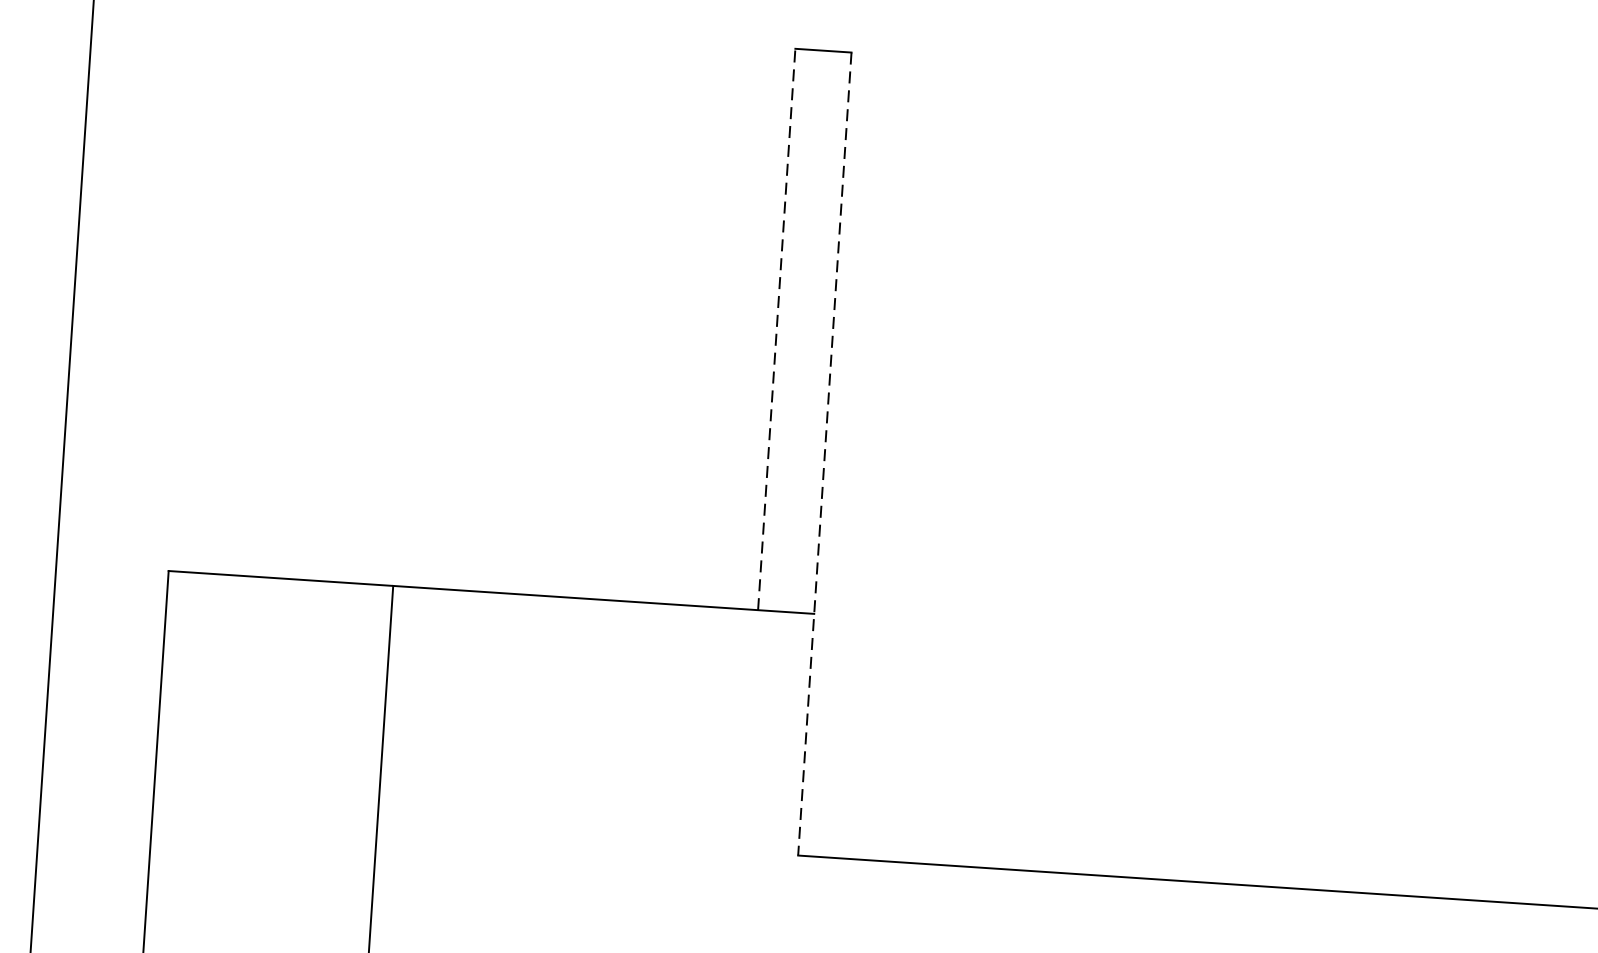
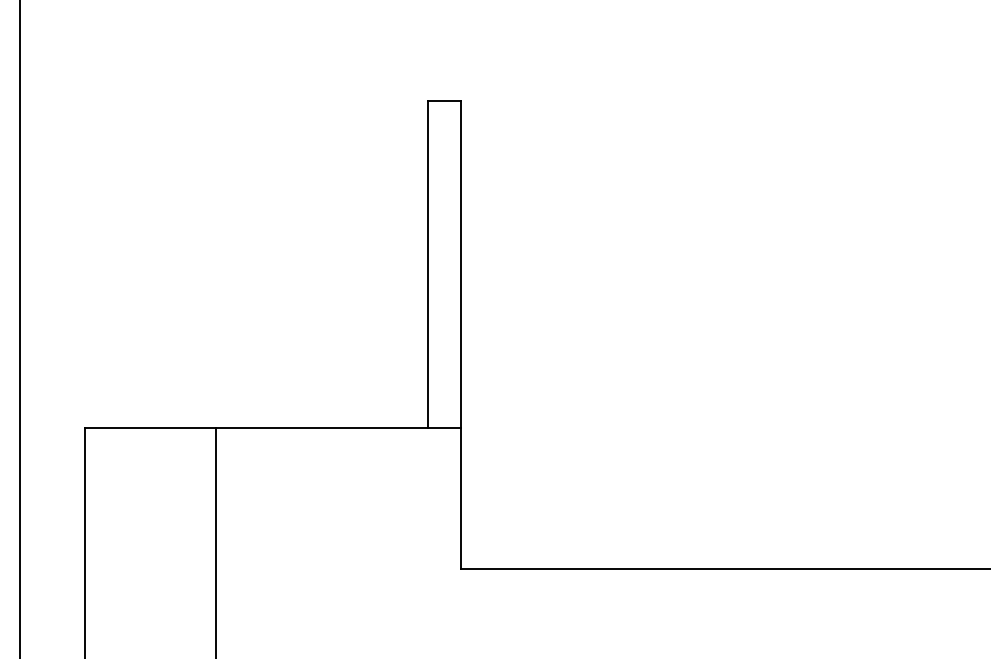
line: (776, 329) -> (428, 264), dashed -> solid
line: (825, 453) -> (461, 334), dashed -> solid

